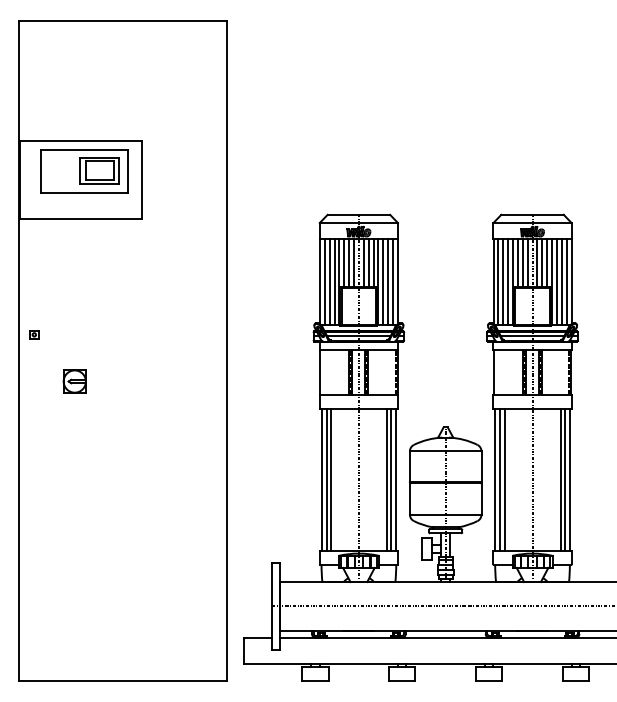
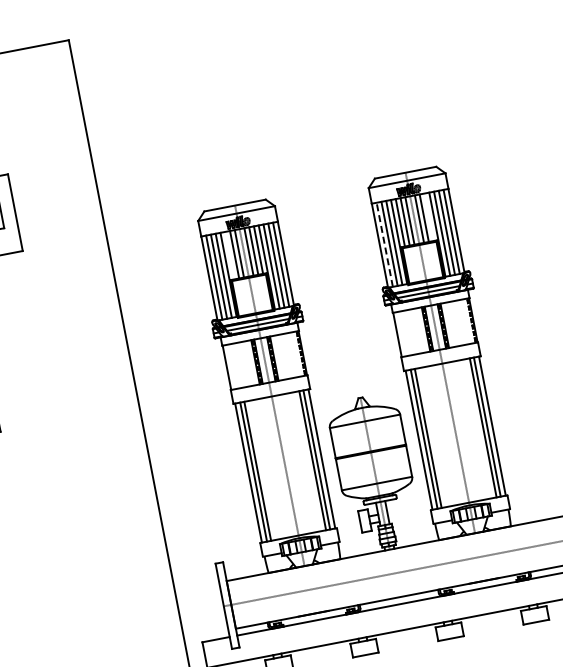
line: (344, 262) -> (229, 255), removed
line: (547, 262) -> (429, 216), removed
line: (498, 281) -> (384, 244), solid -> dashed

